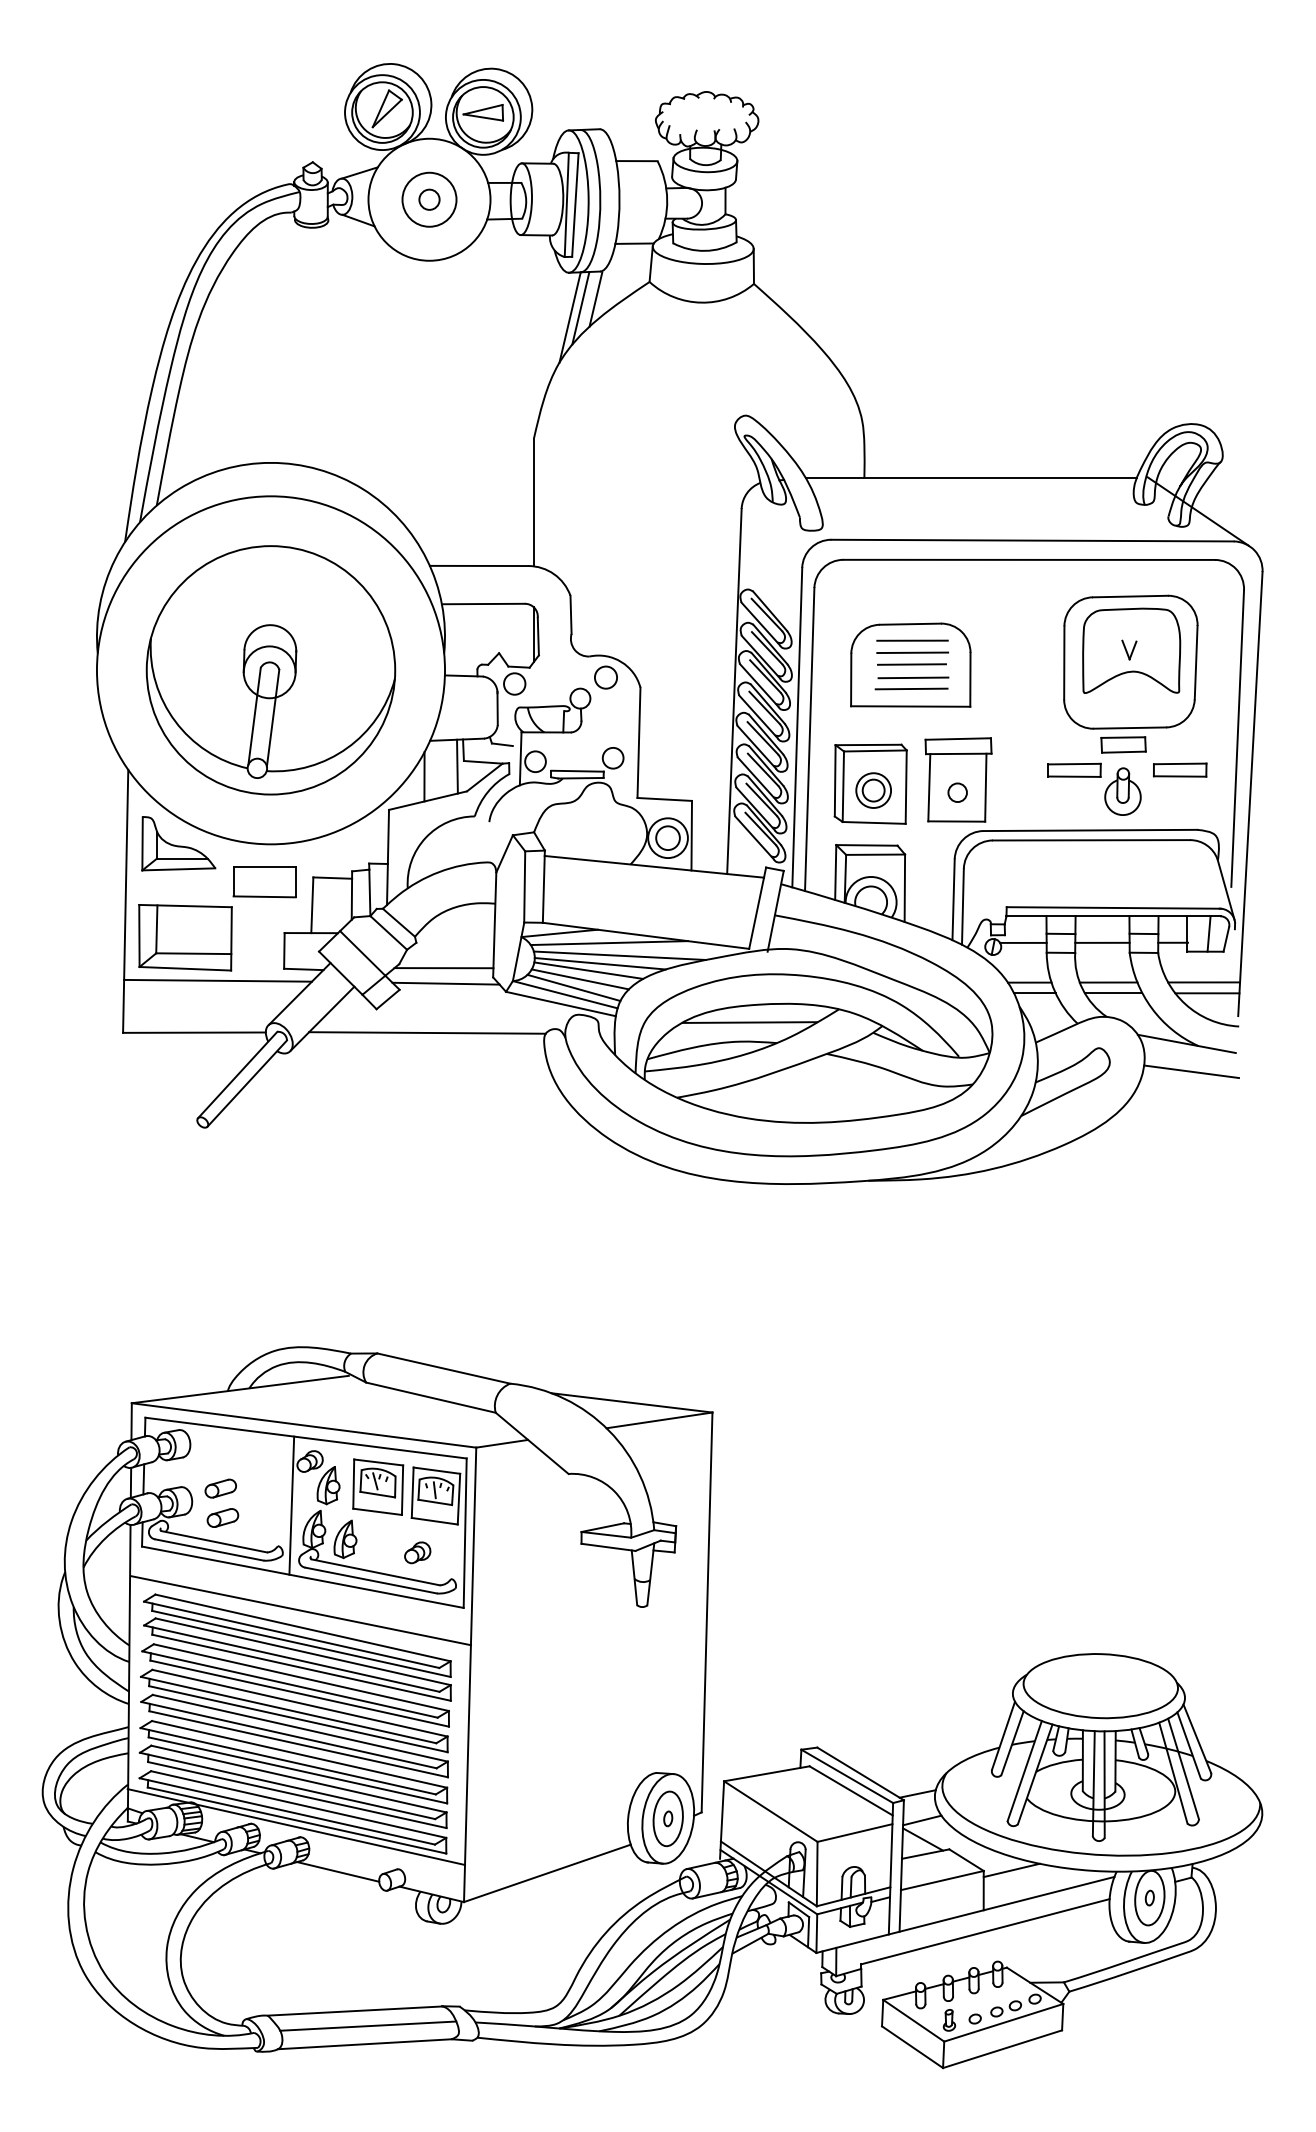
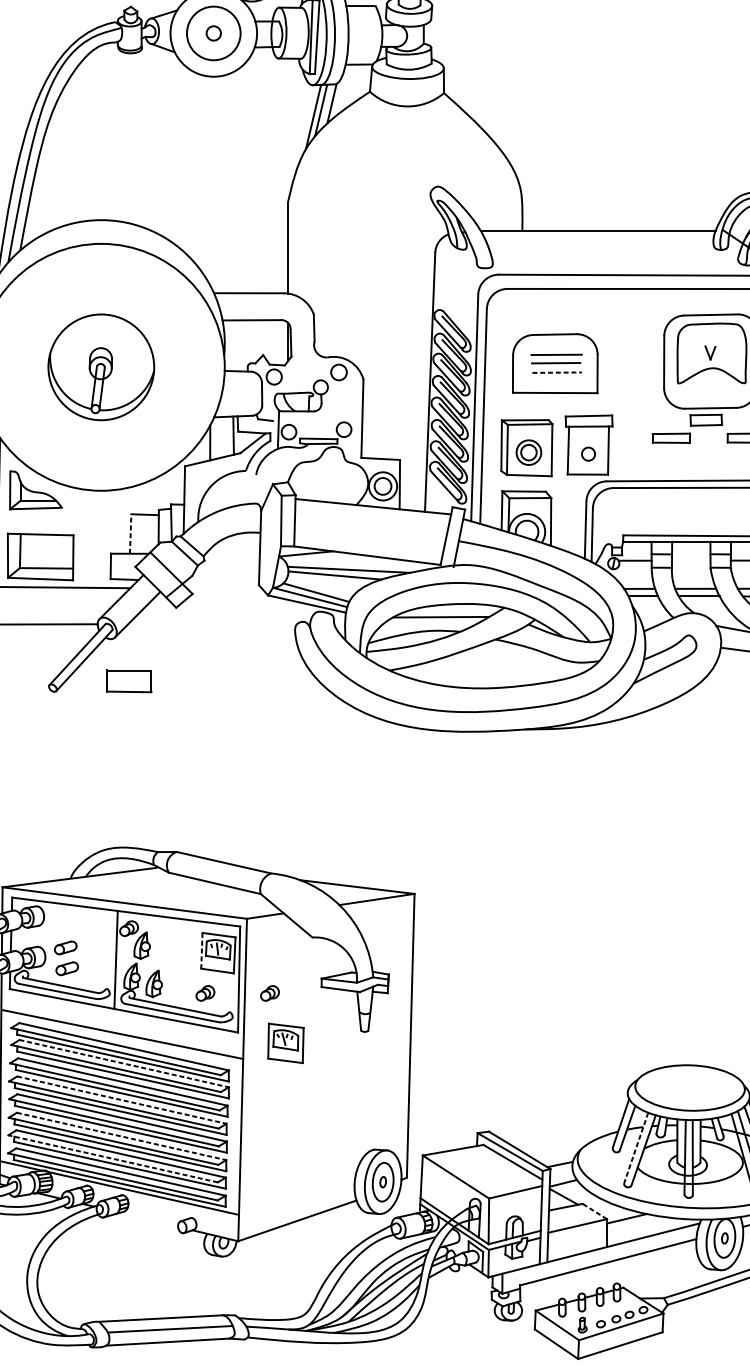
circle: (429, 199) -> (213, 33), size x1.4
line: (912, 640) -> (556, 346), removed
part: (270, 670) -> (100, 367), size x0.6
line: (913, 677) -> (557, 372), solid -> dashed
line: (911, 688) -> (555, 380), removed
part: (1122, 791) -> (705, 453), removed
part: (264, 882) -> (129, 681), moved
line: (312, 905) -> (130, 534), solid -> dashed
line: (1102, 942) -> (691, 560), removed
line: (609, 943) -> (341, 561), removed
line: (443, 968) -> (223, 578), removed
line: (588, 970) -> (326, 580), removed
line: (579, 979) -> (320, 586), removed
line: (445, 983) -> (225, 589), removed
line: (427, 1032) -> (212, 624), removed
part: (378, 1486) -> (286, 1042), moved
line: (412, 1493) -> (201, 951), solid -> dashed
part: (508, 1552) -> (269, 993), added
line: (303, 1651) -> (124, 1063), solid -> dashed
line: (300, 1703) -> (122, 1100), solid -> dashed
line: (300, 1754) -> (122, 1136), solid -> dashed
line: (1024, 1771) -> (635, 1148), solid -> dashed
line: (287, 1785) -> (113, 1158), solid -> dashed
line: (966, 1859) -> (594, 1211), solid -> dashed
line: (338, 1871) -> (149, 1219), removed

